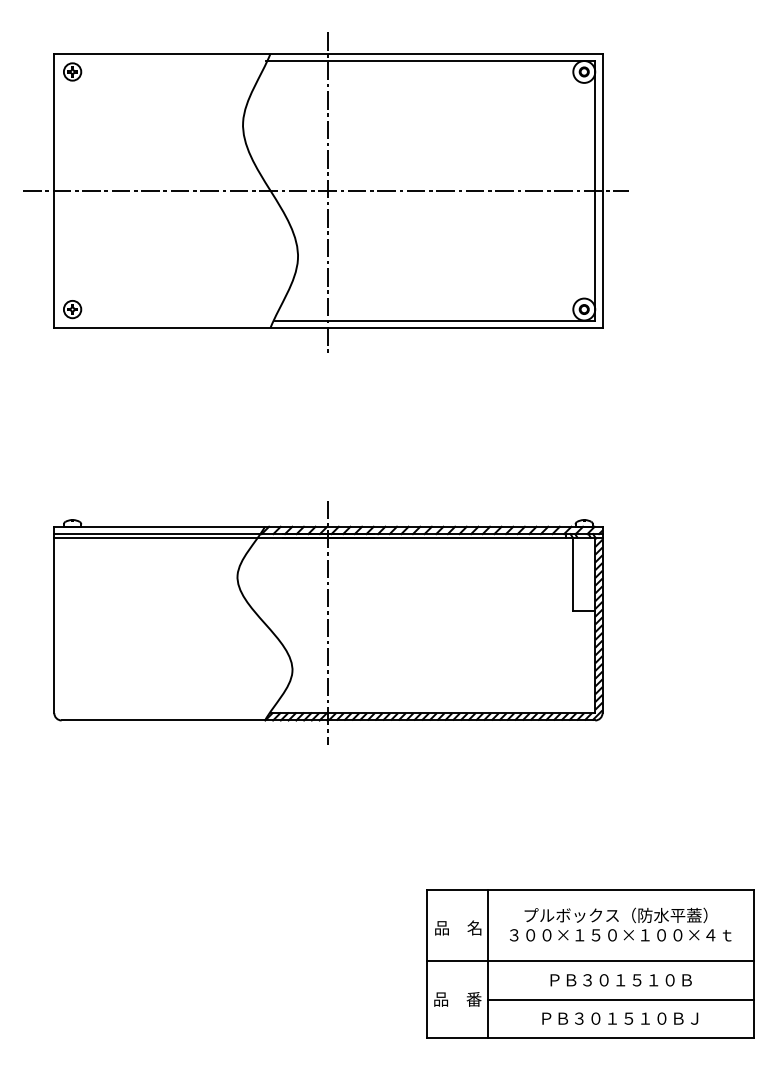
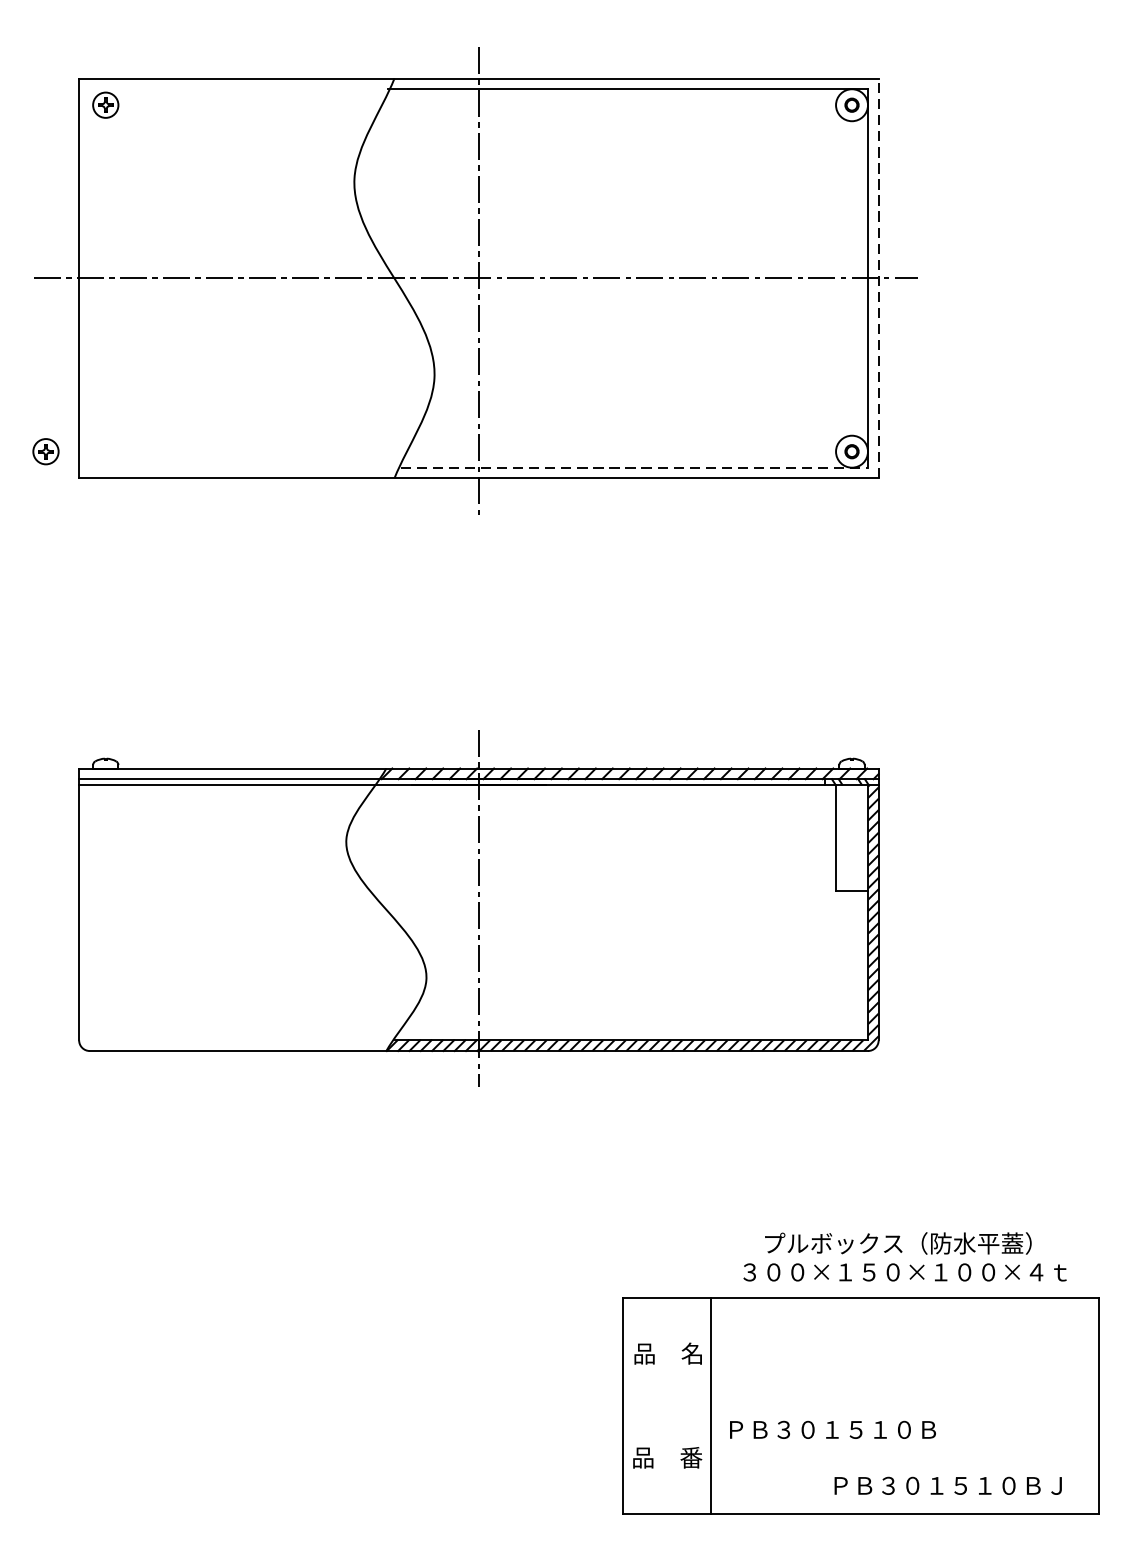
line: (602, 190) -> (878, 278), solid -> dashed
part: (72, 309) -> (45, 451), moved
line: (435, 320) -> (635, 467), solid -> dashed
text: (620, 924) -> (904, 1256), moved
line: (590, 961) -> (861, 1402), removed
text: (620, 980) -> (831, 1430), moved
line: (620, 999) -> (904, 1457), removed
text: (620, 1018) -> (948, 1485), moved

